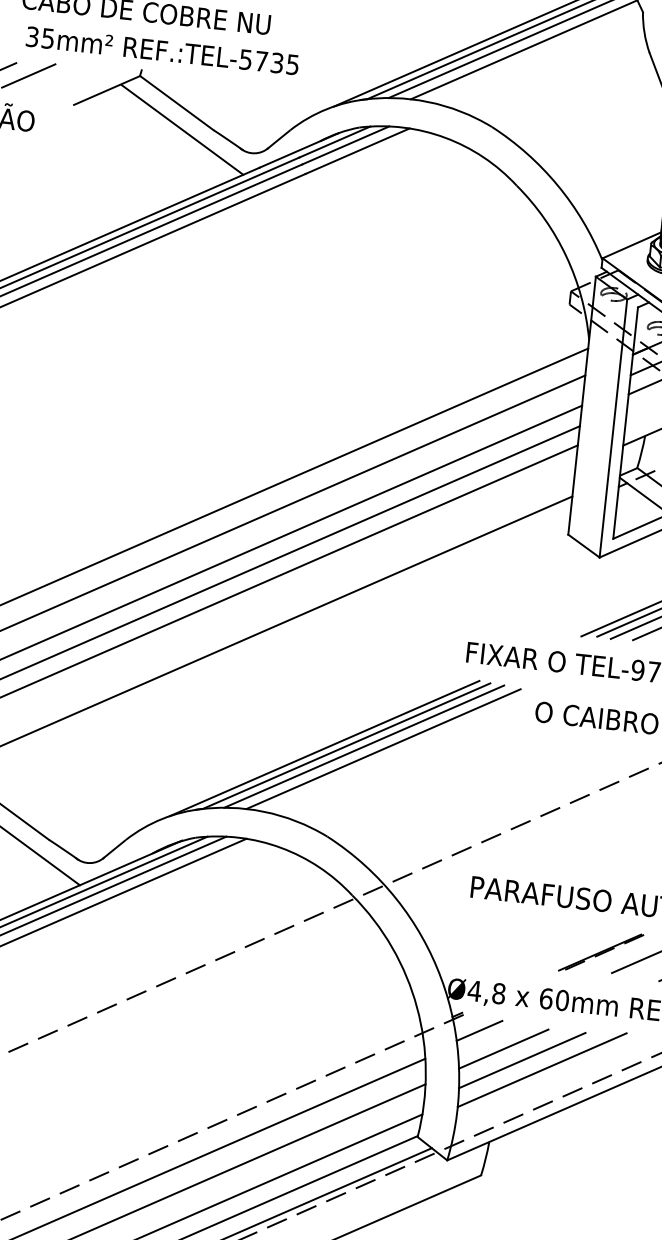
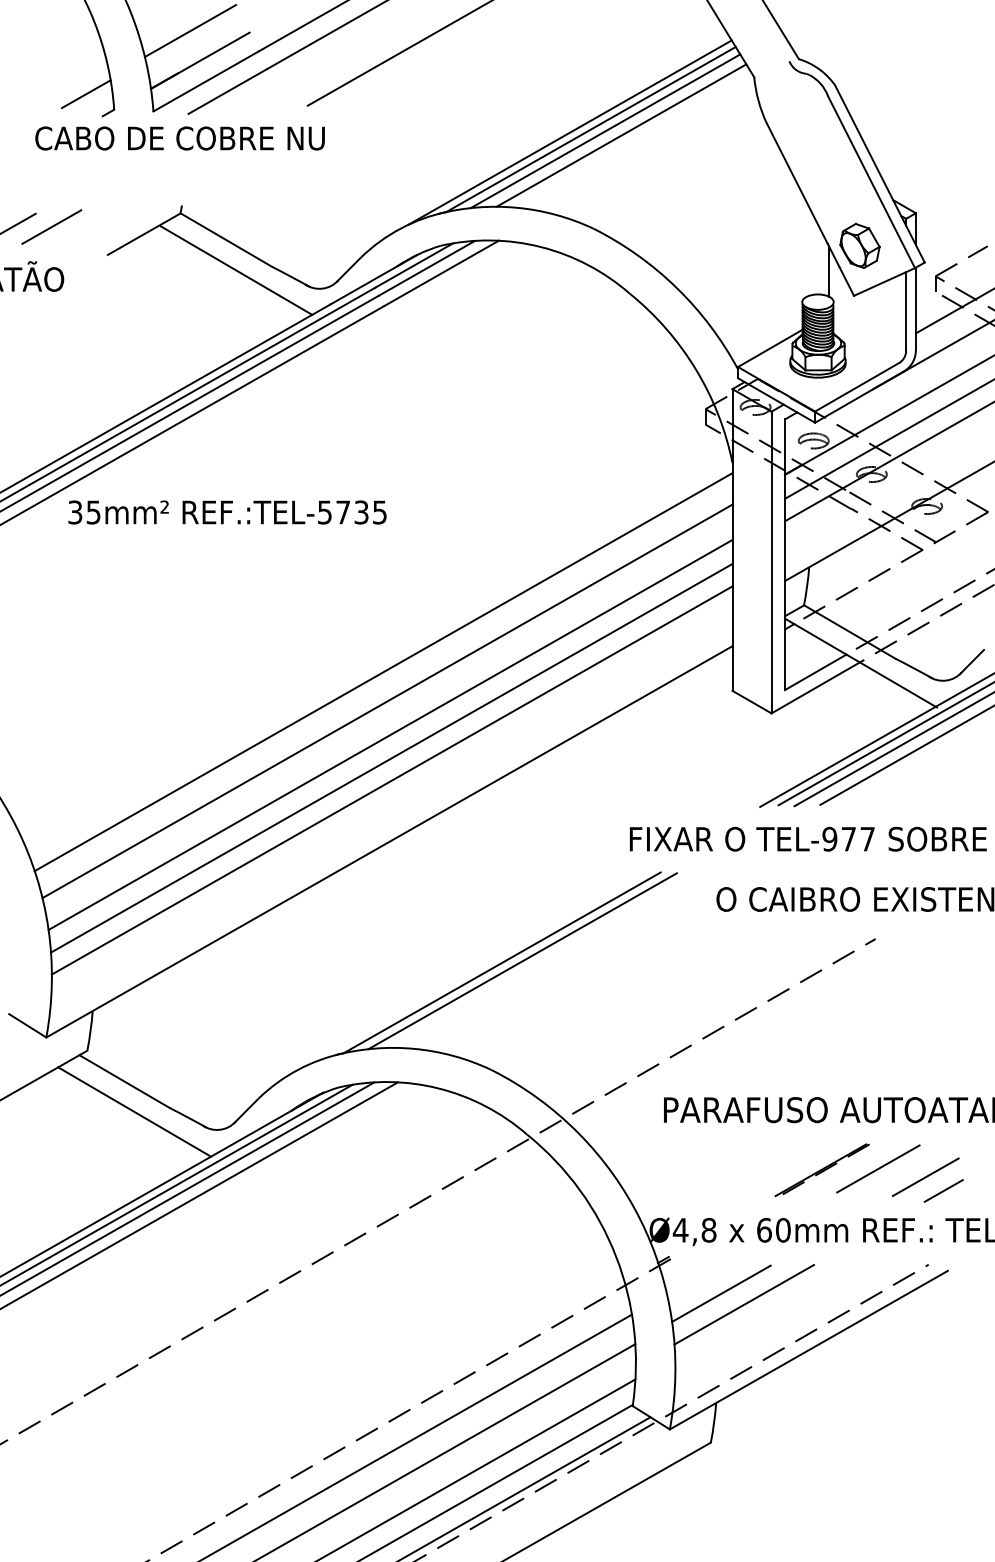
text: (162, 50) -> (227, 512), moved
line: (324, 748) -> (476, 968), removed
line: (383, 748) -> (545, 961), removed
line: (479, 1030) -> (691, 1275), removed
line: (542, 1070) -> (768, 1313), removed

